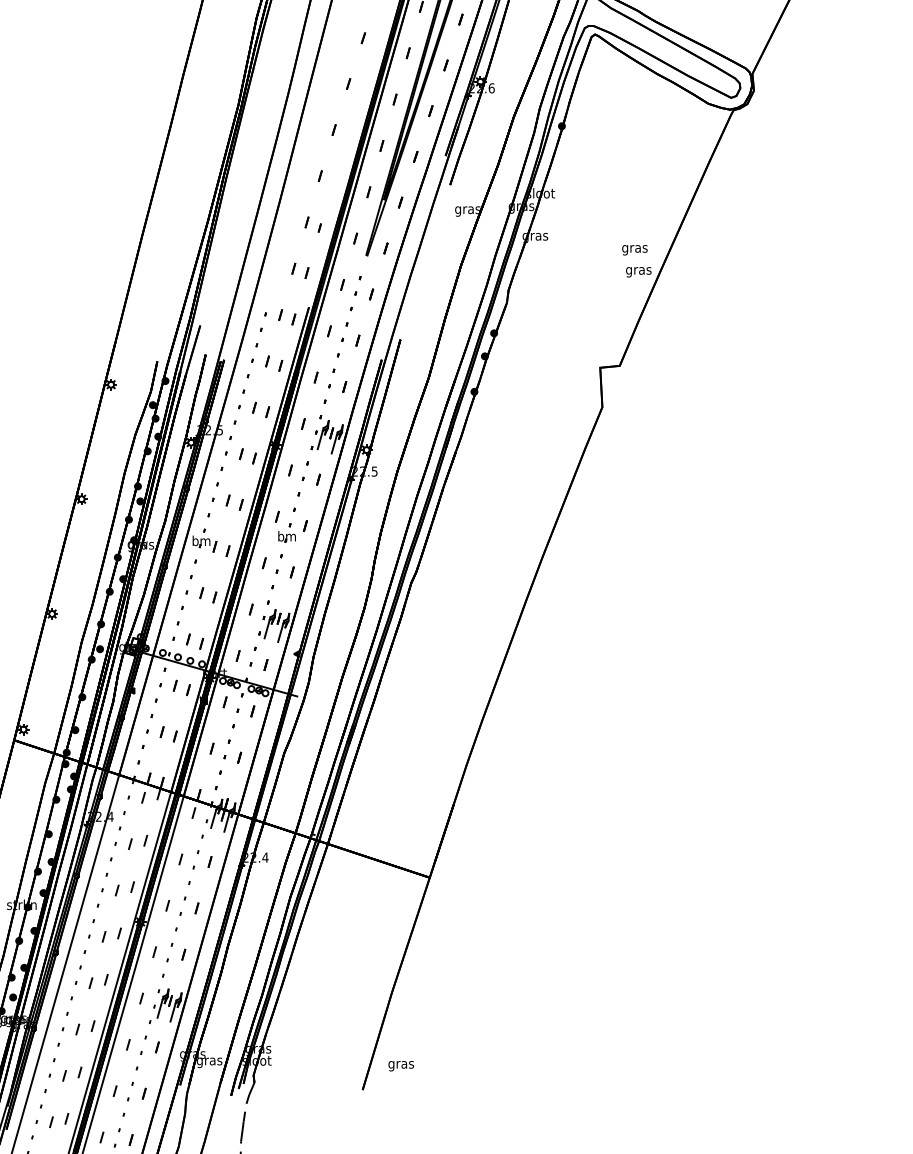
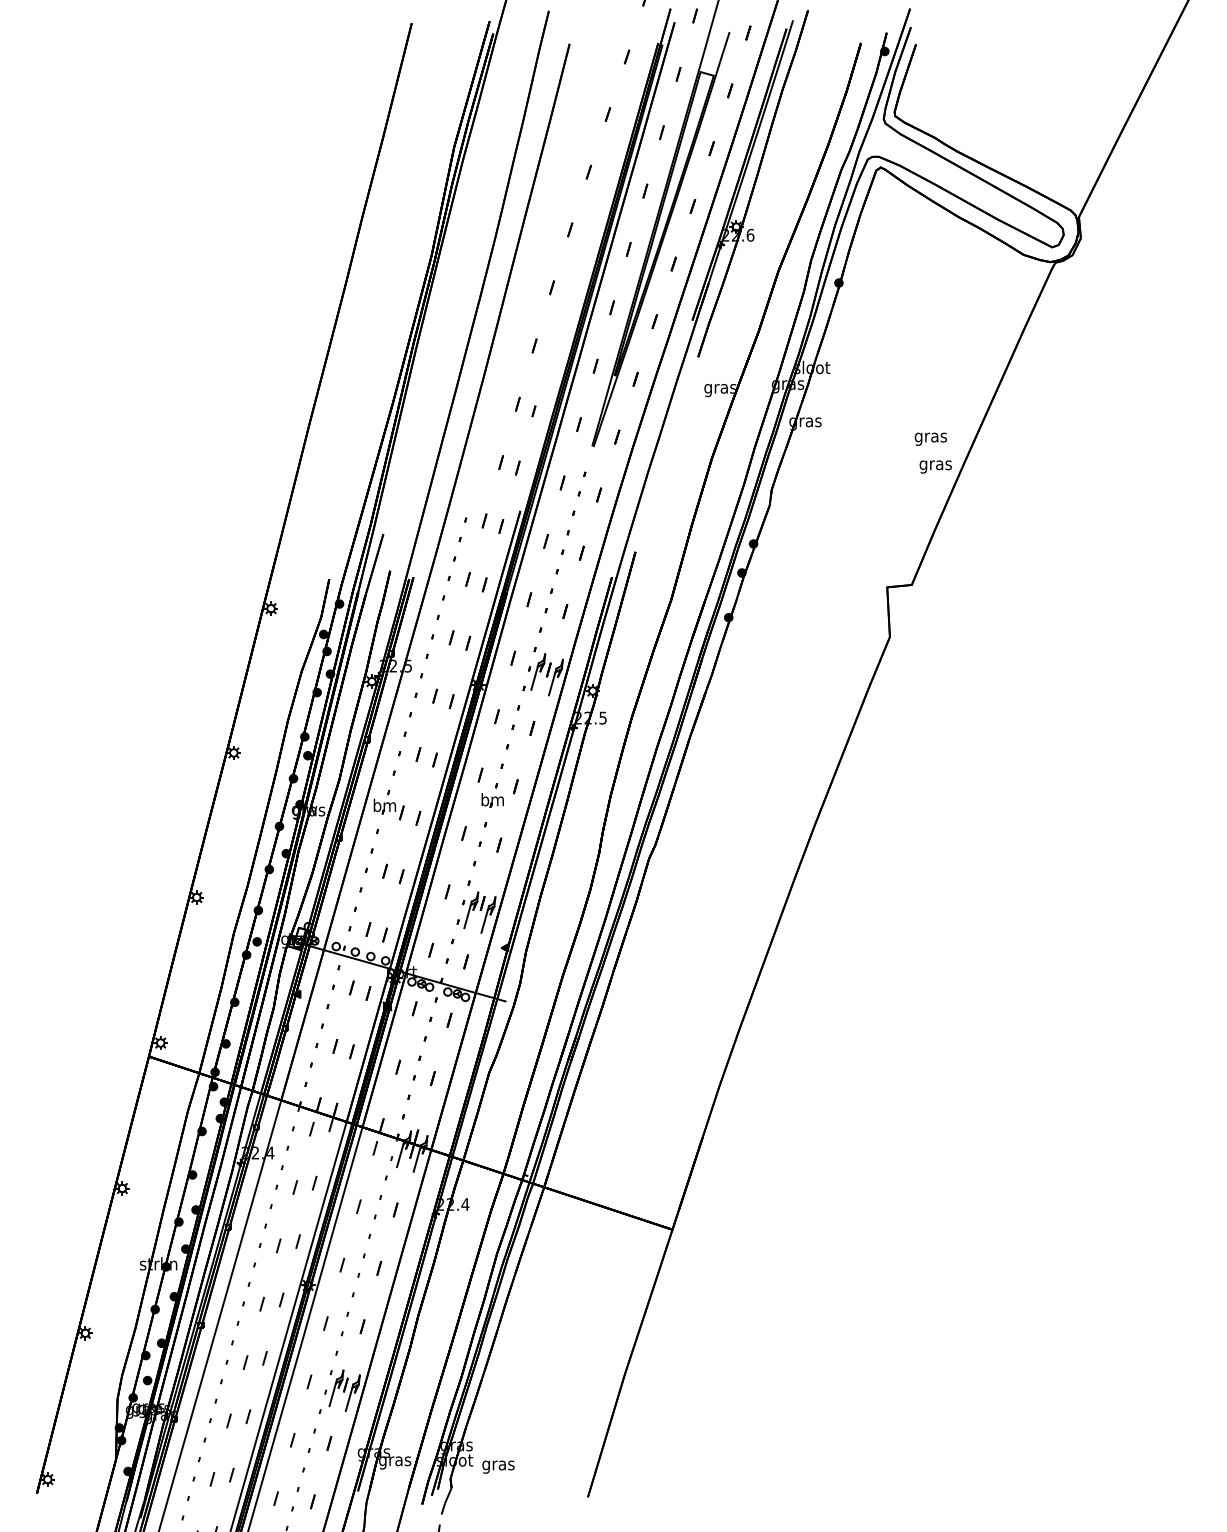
text: (401, 1065) -> (498, 1466), moved

